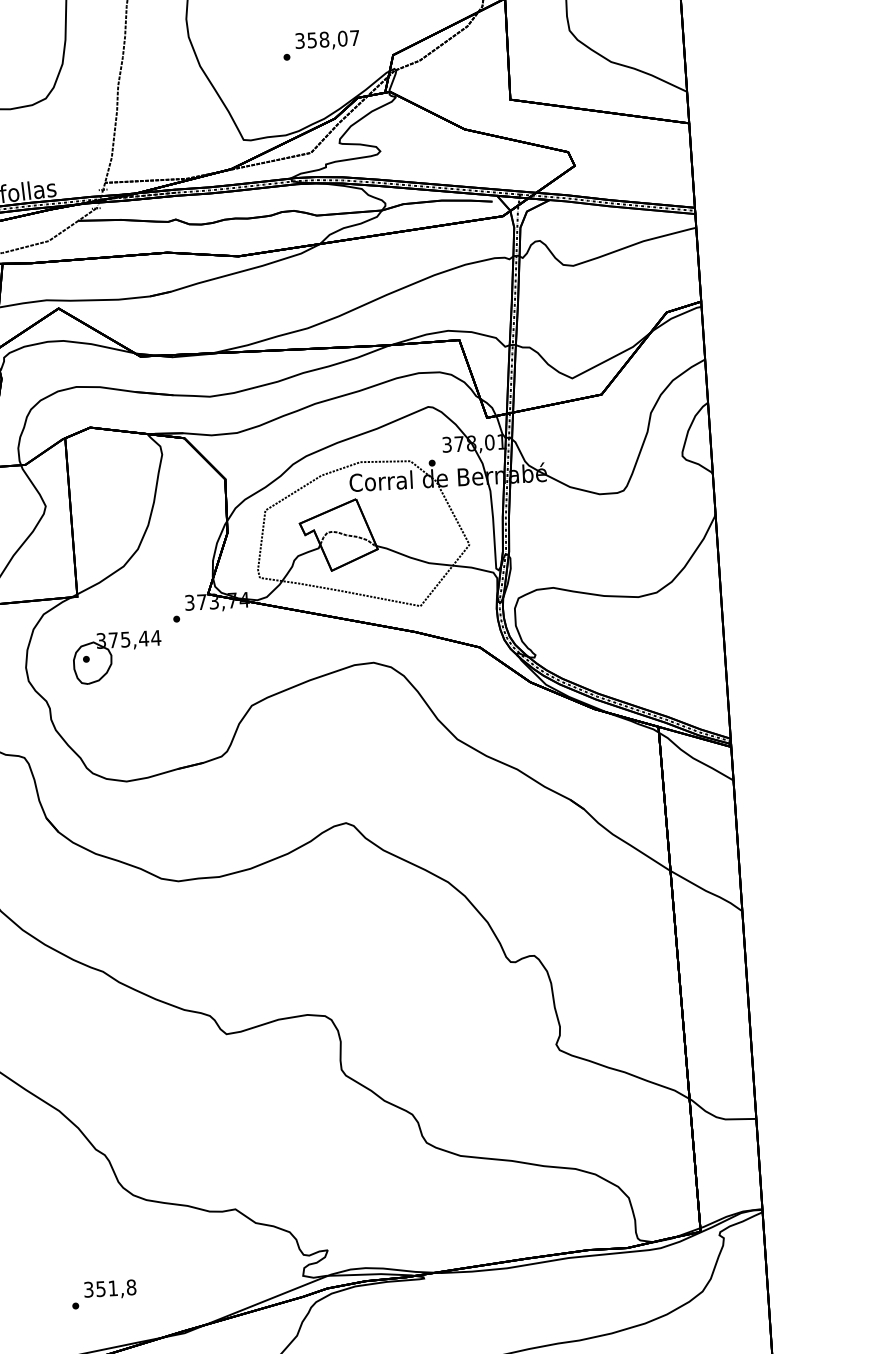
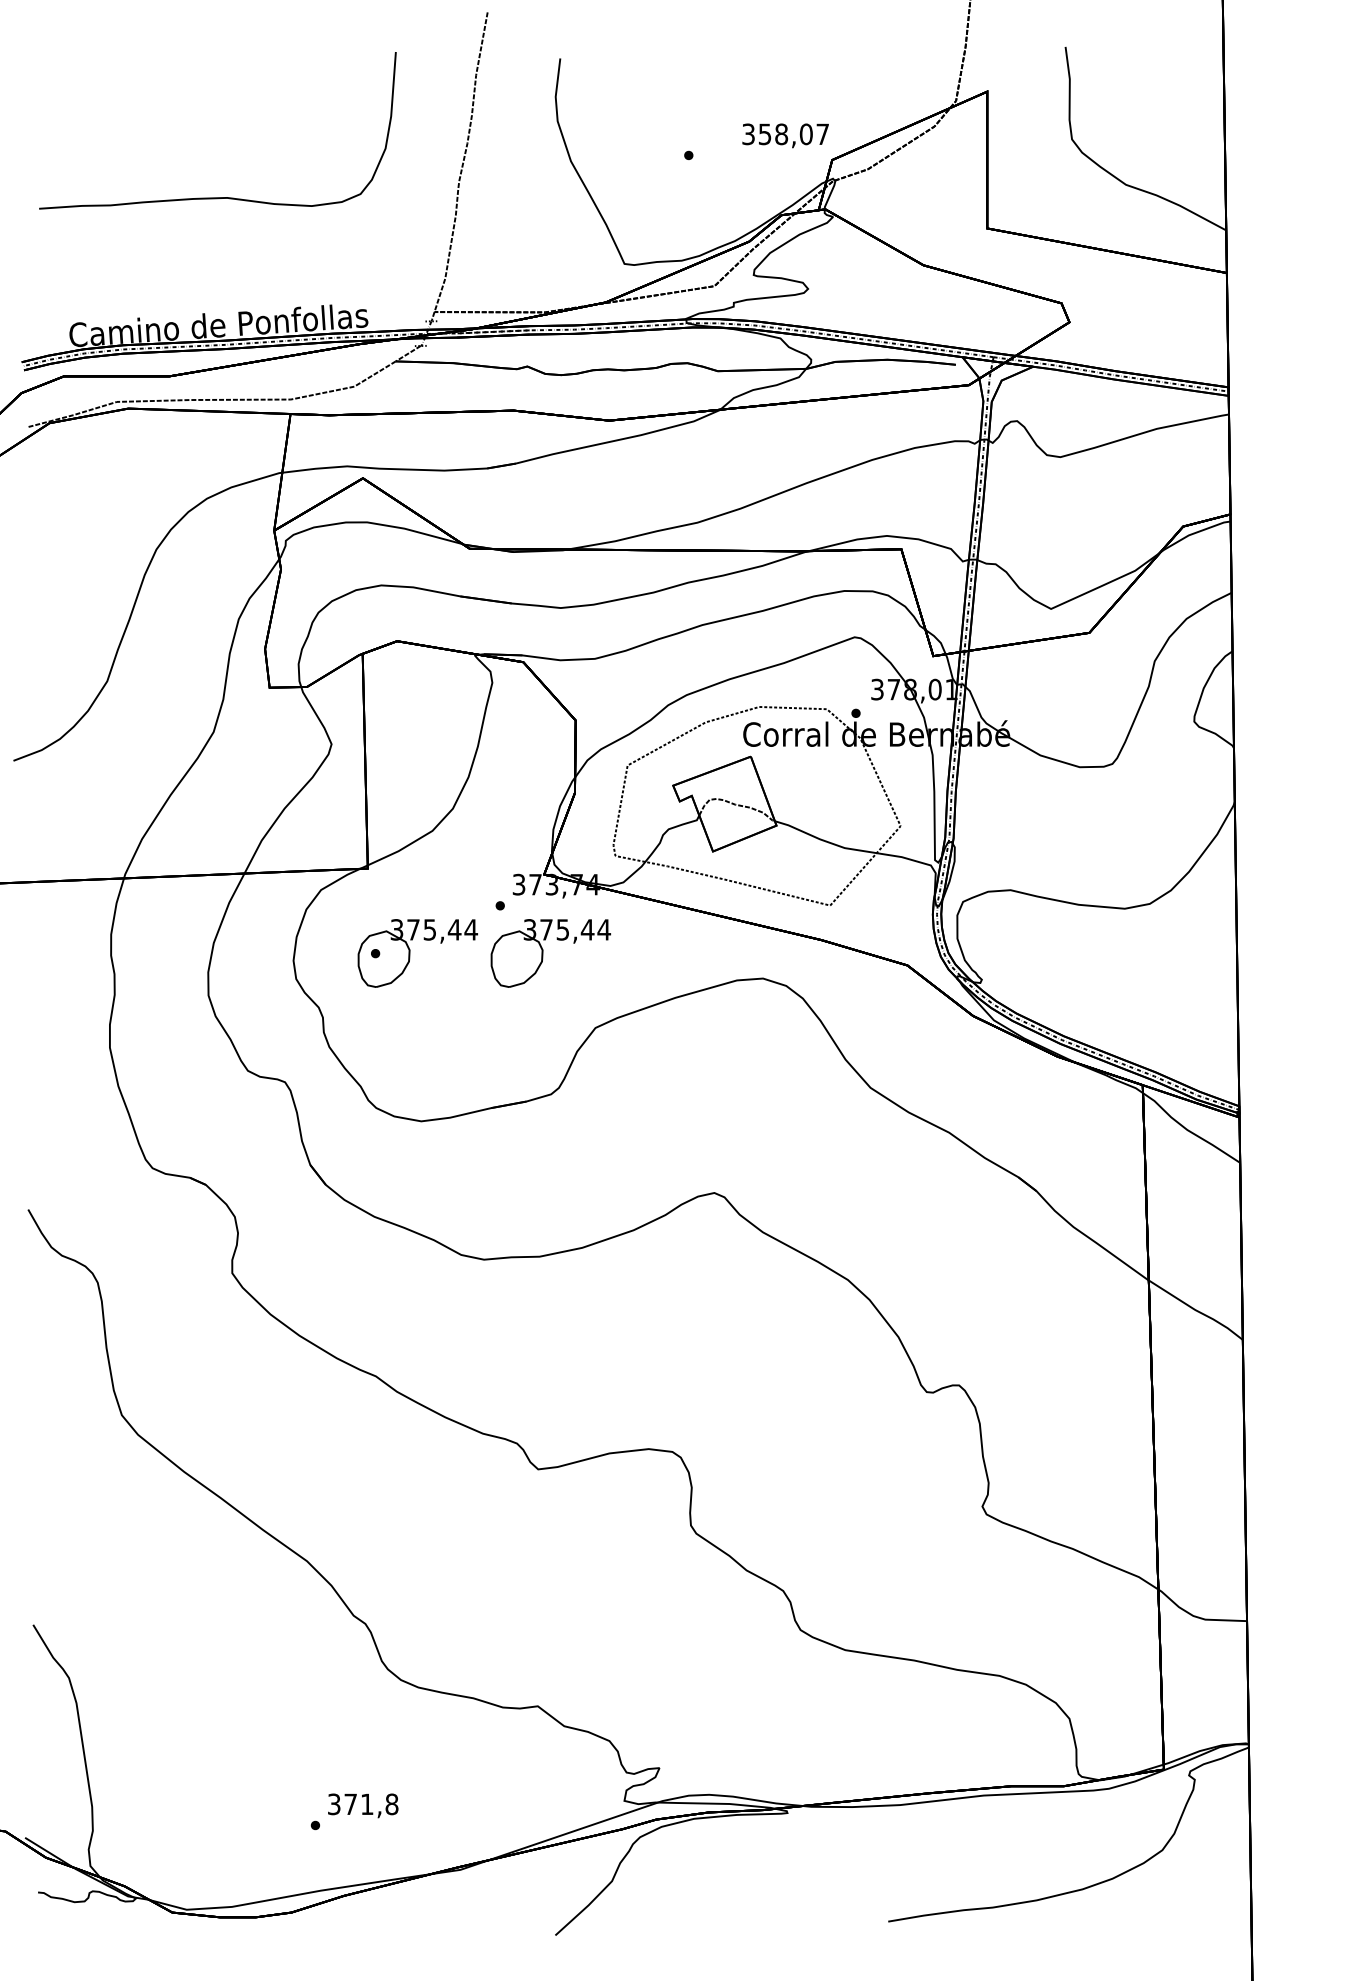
text: (327, 40) -> (785, 135), moved
part: (210, 652) -> (543, 953), added
text: (100, 1289) -> (350, 1804), 351,8 -> 371,8

